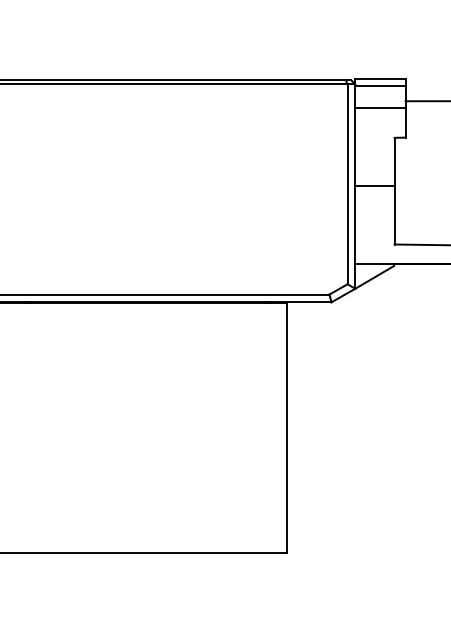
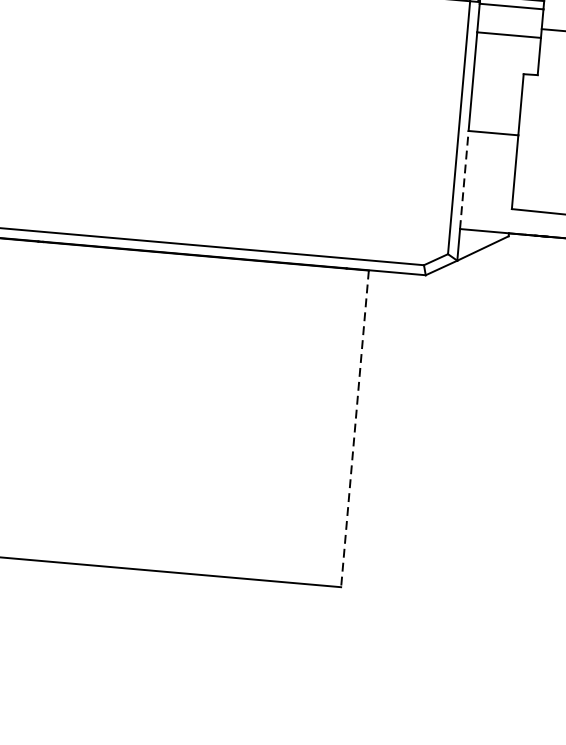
line: (355, 224) -> (464, 179), solid -> dashed
line: (286, 428) -> (354, 429), solid -> dashed

